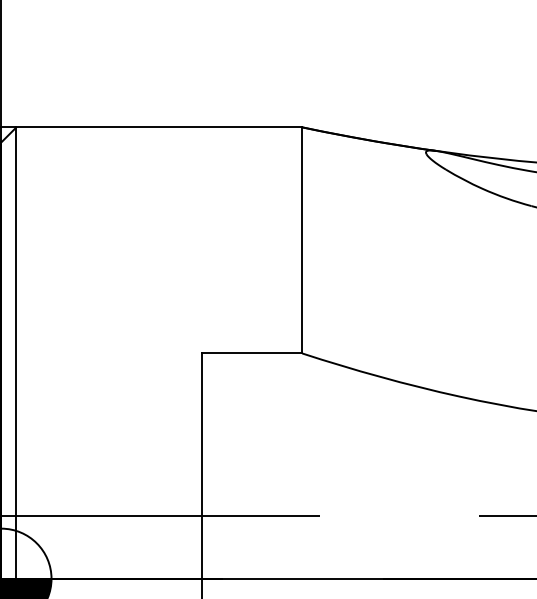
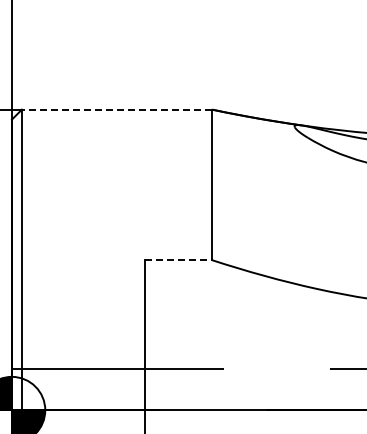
line: (158, 127) -> (116, 109), solid -> dashed
line: (253, 353) -> (179, 260), solid -> dashed

